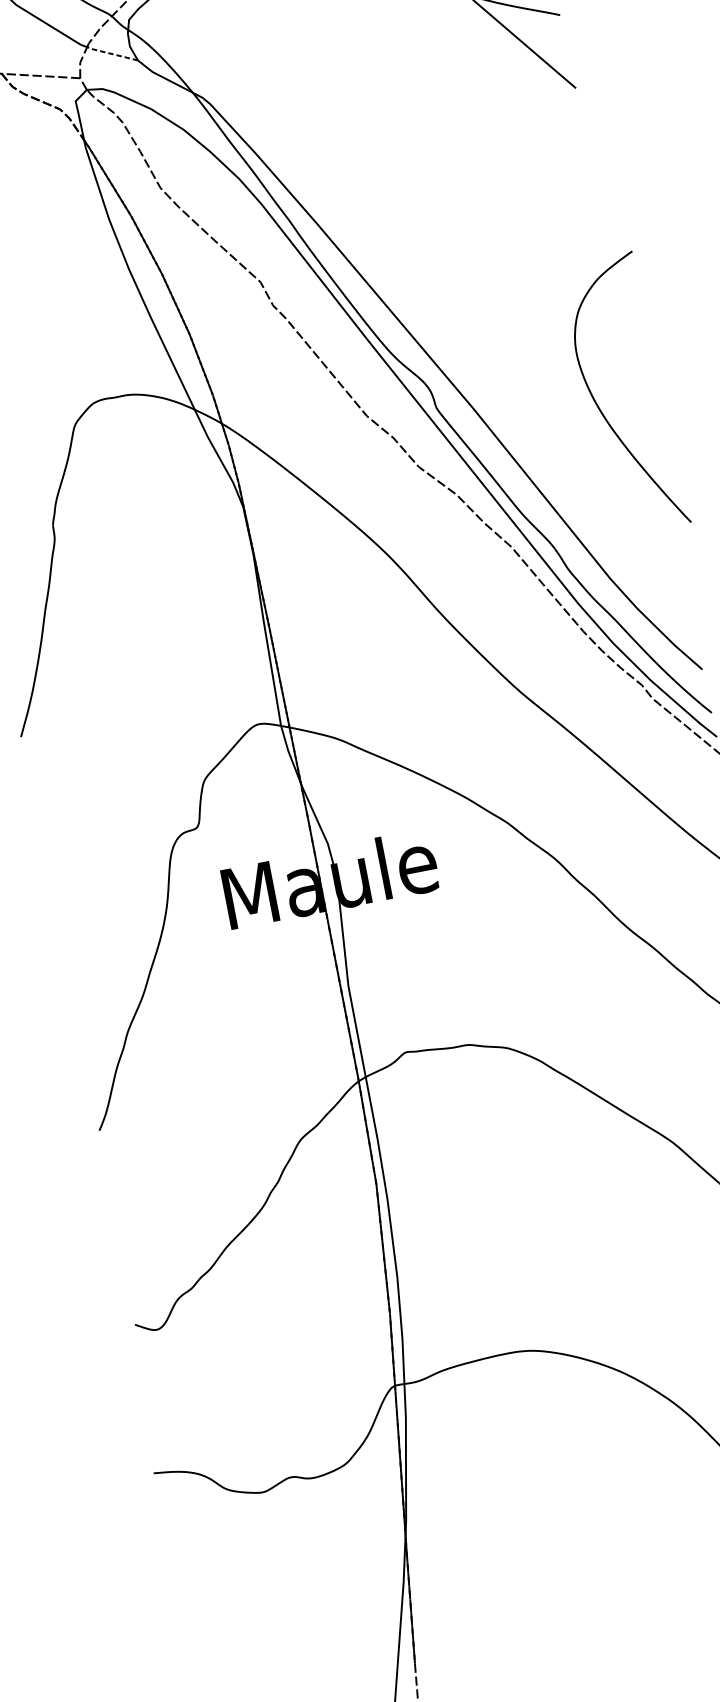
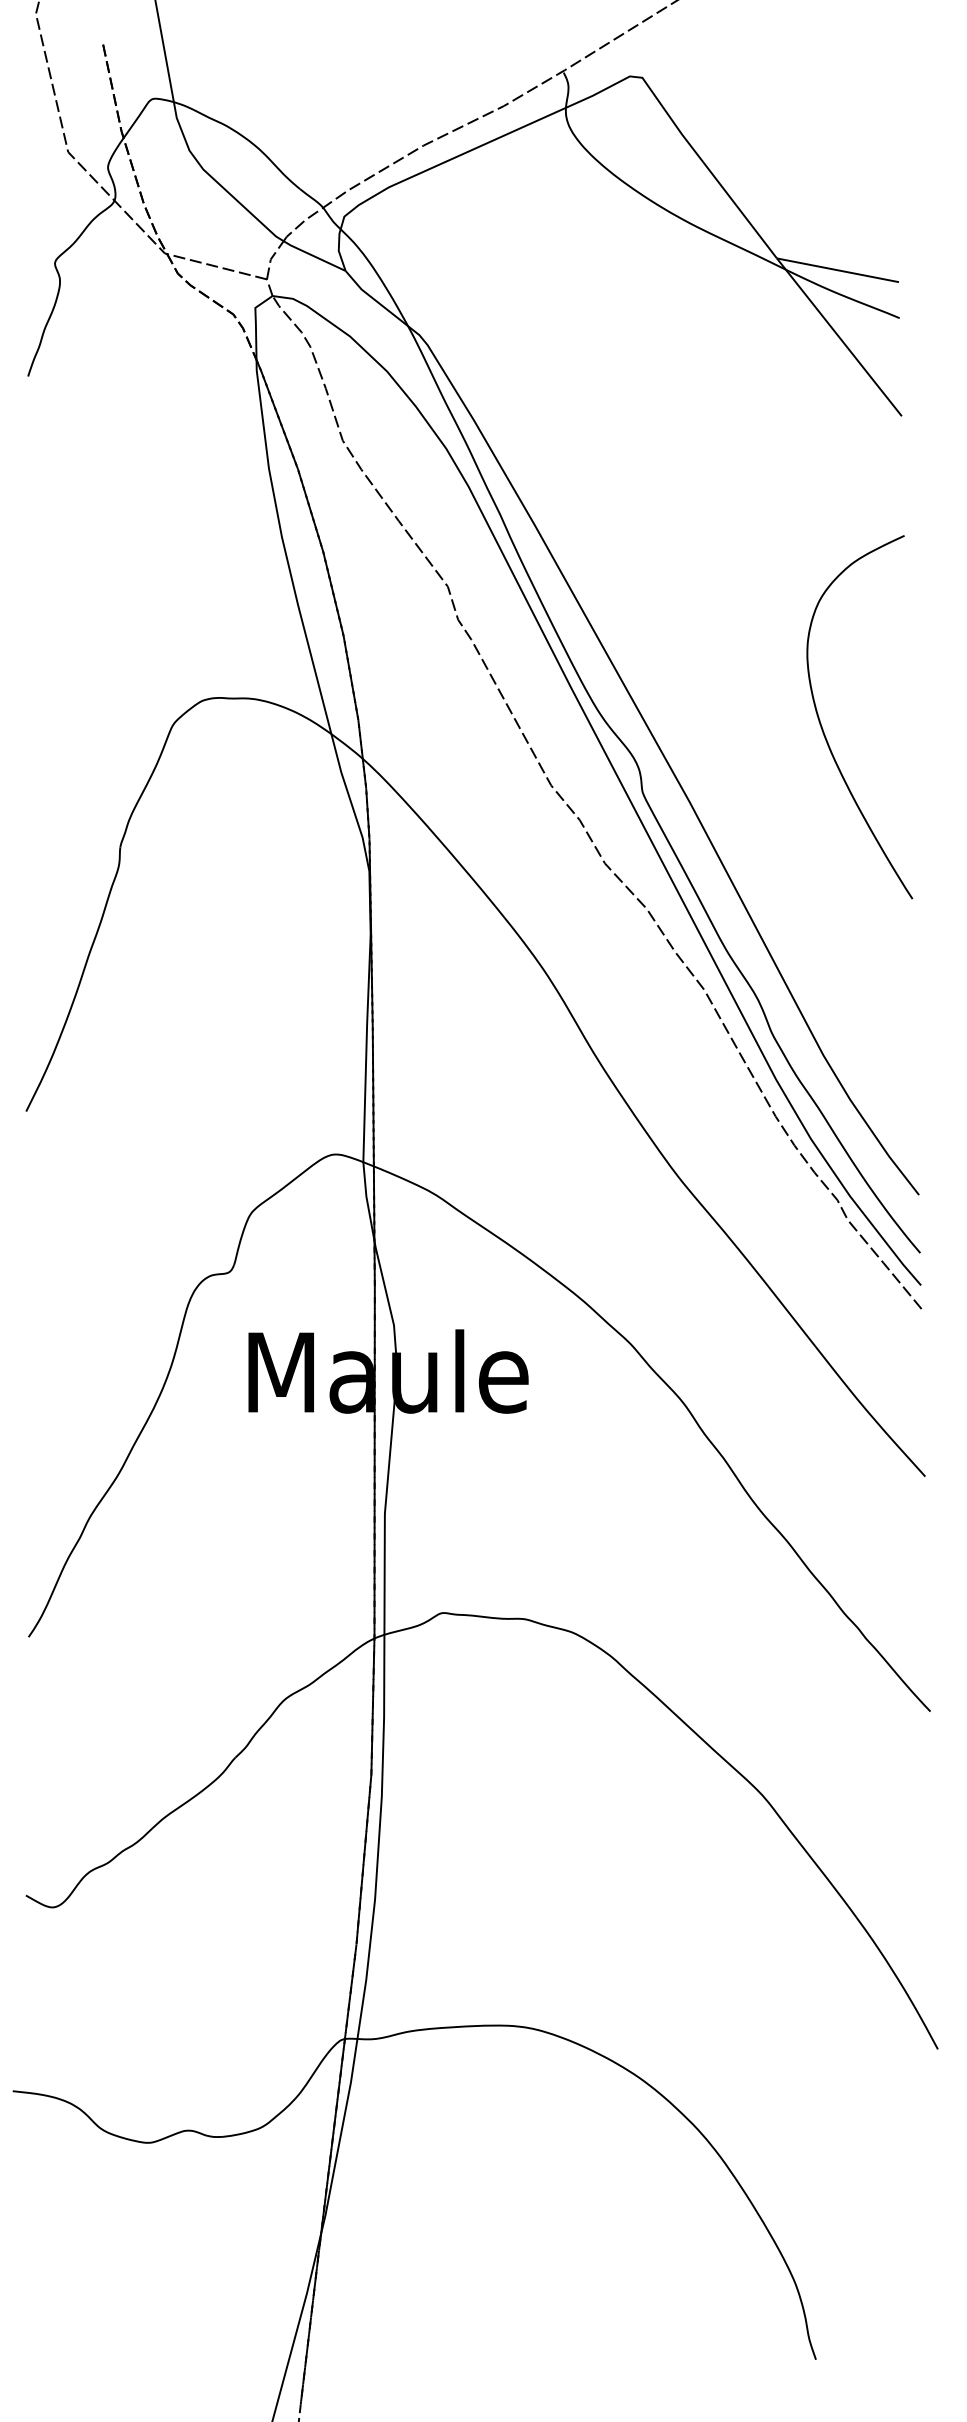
line: (111, 53) -> (313, 255), dashed -> solid
curve: (599, 408) -> (823, 729), moved

